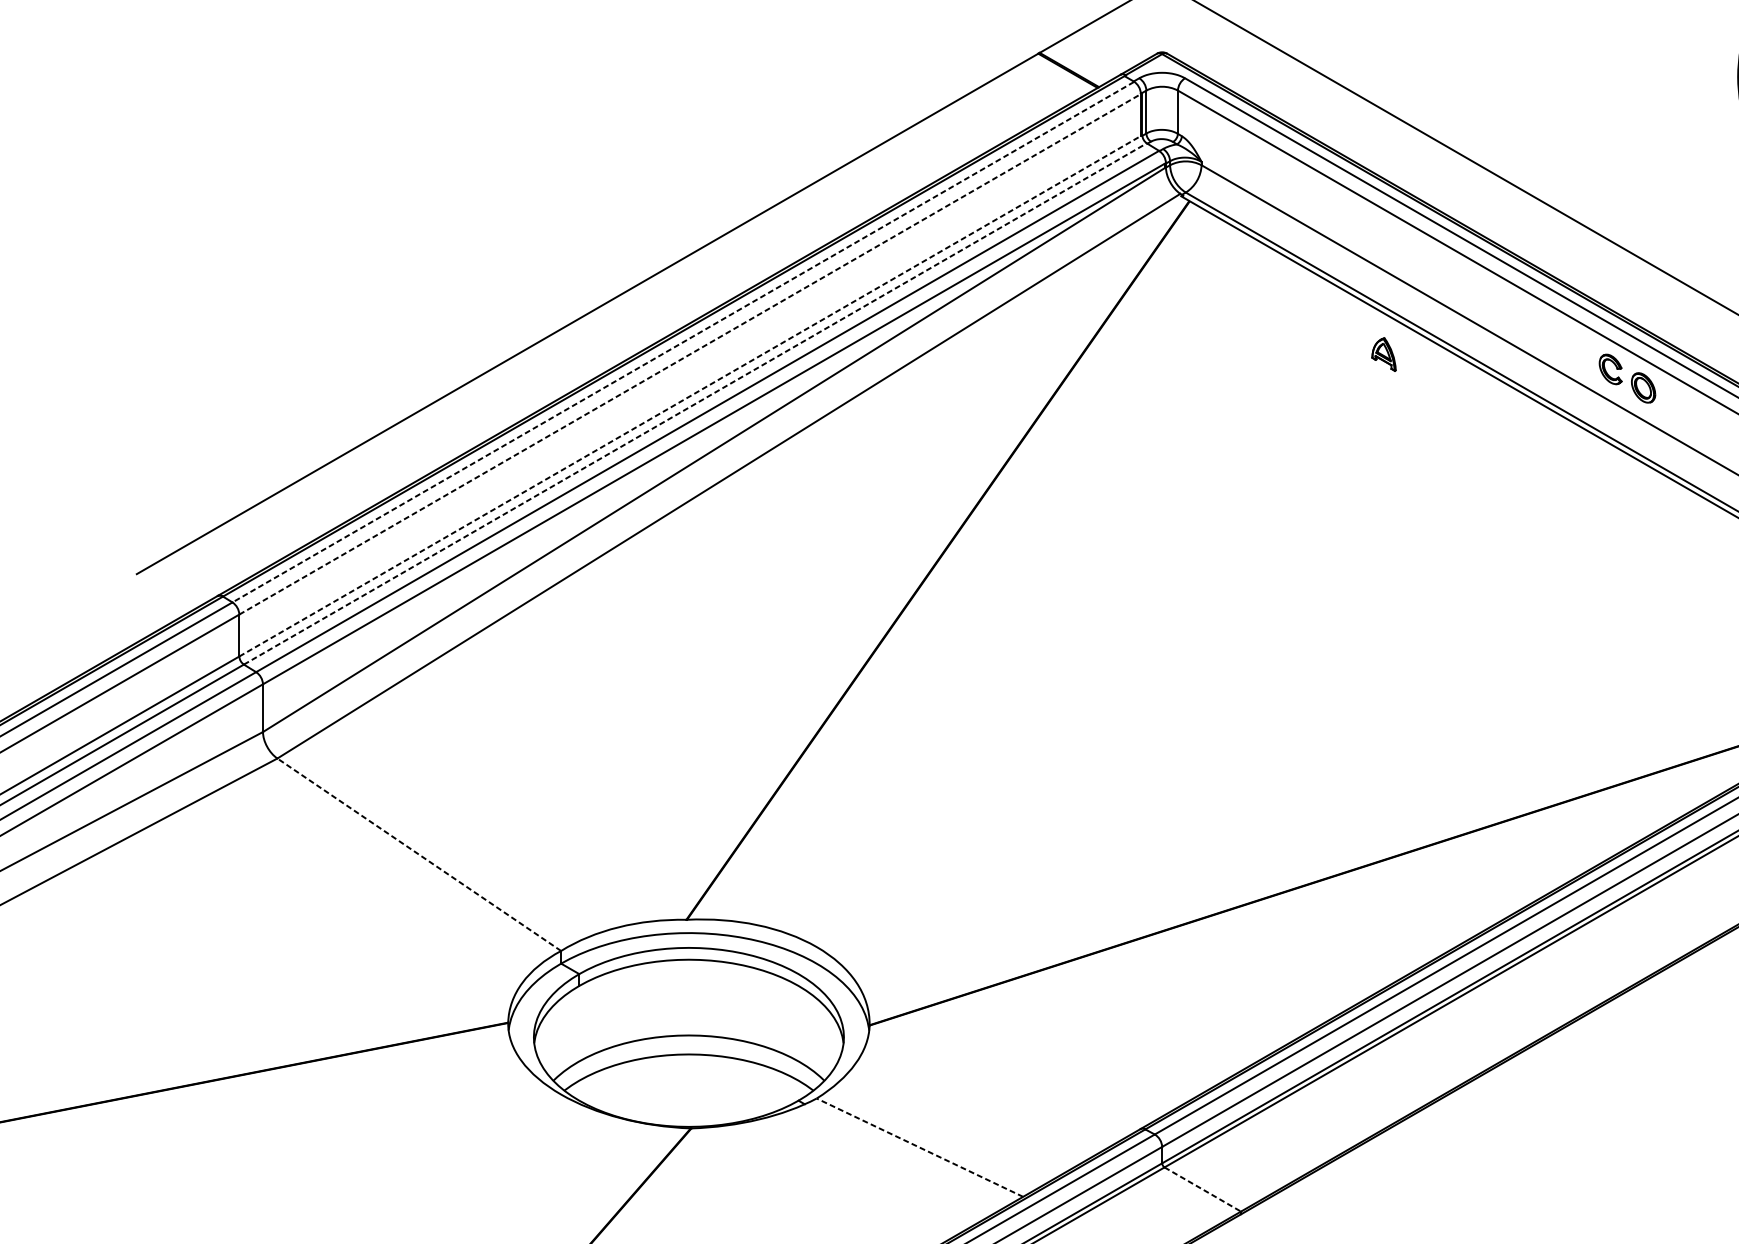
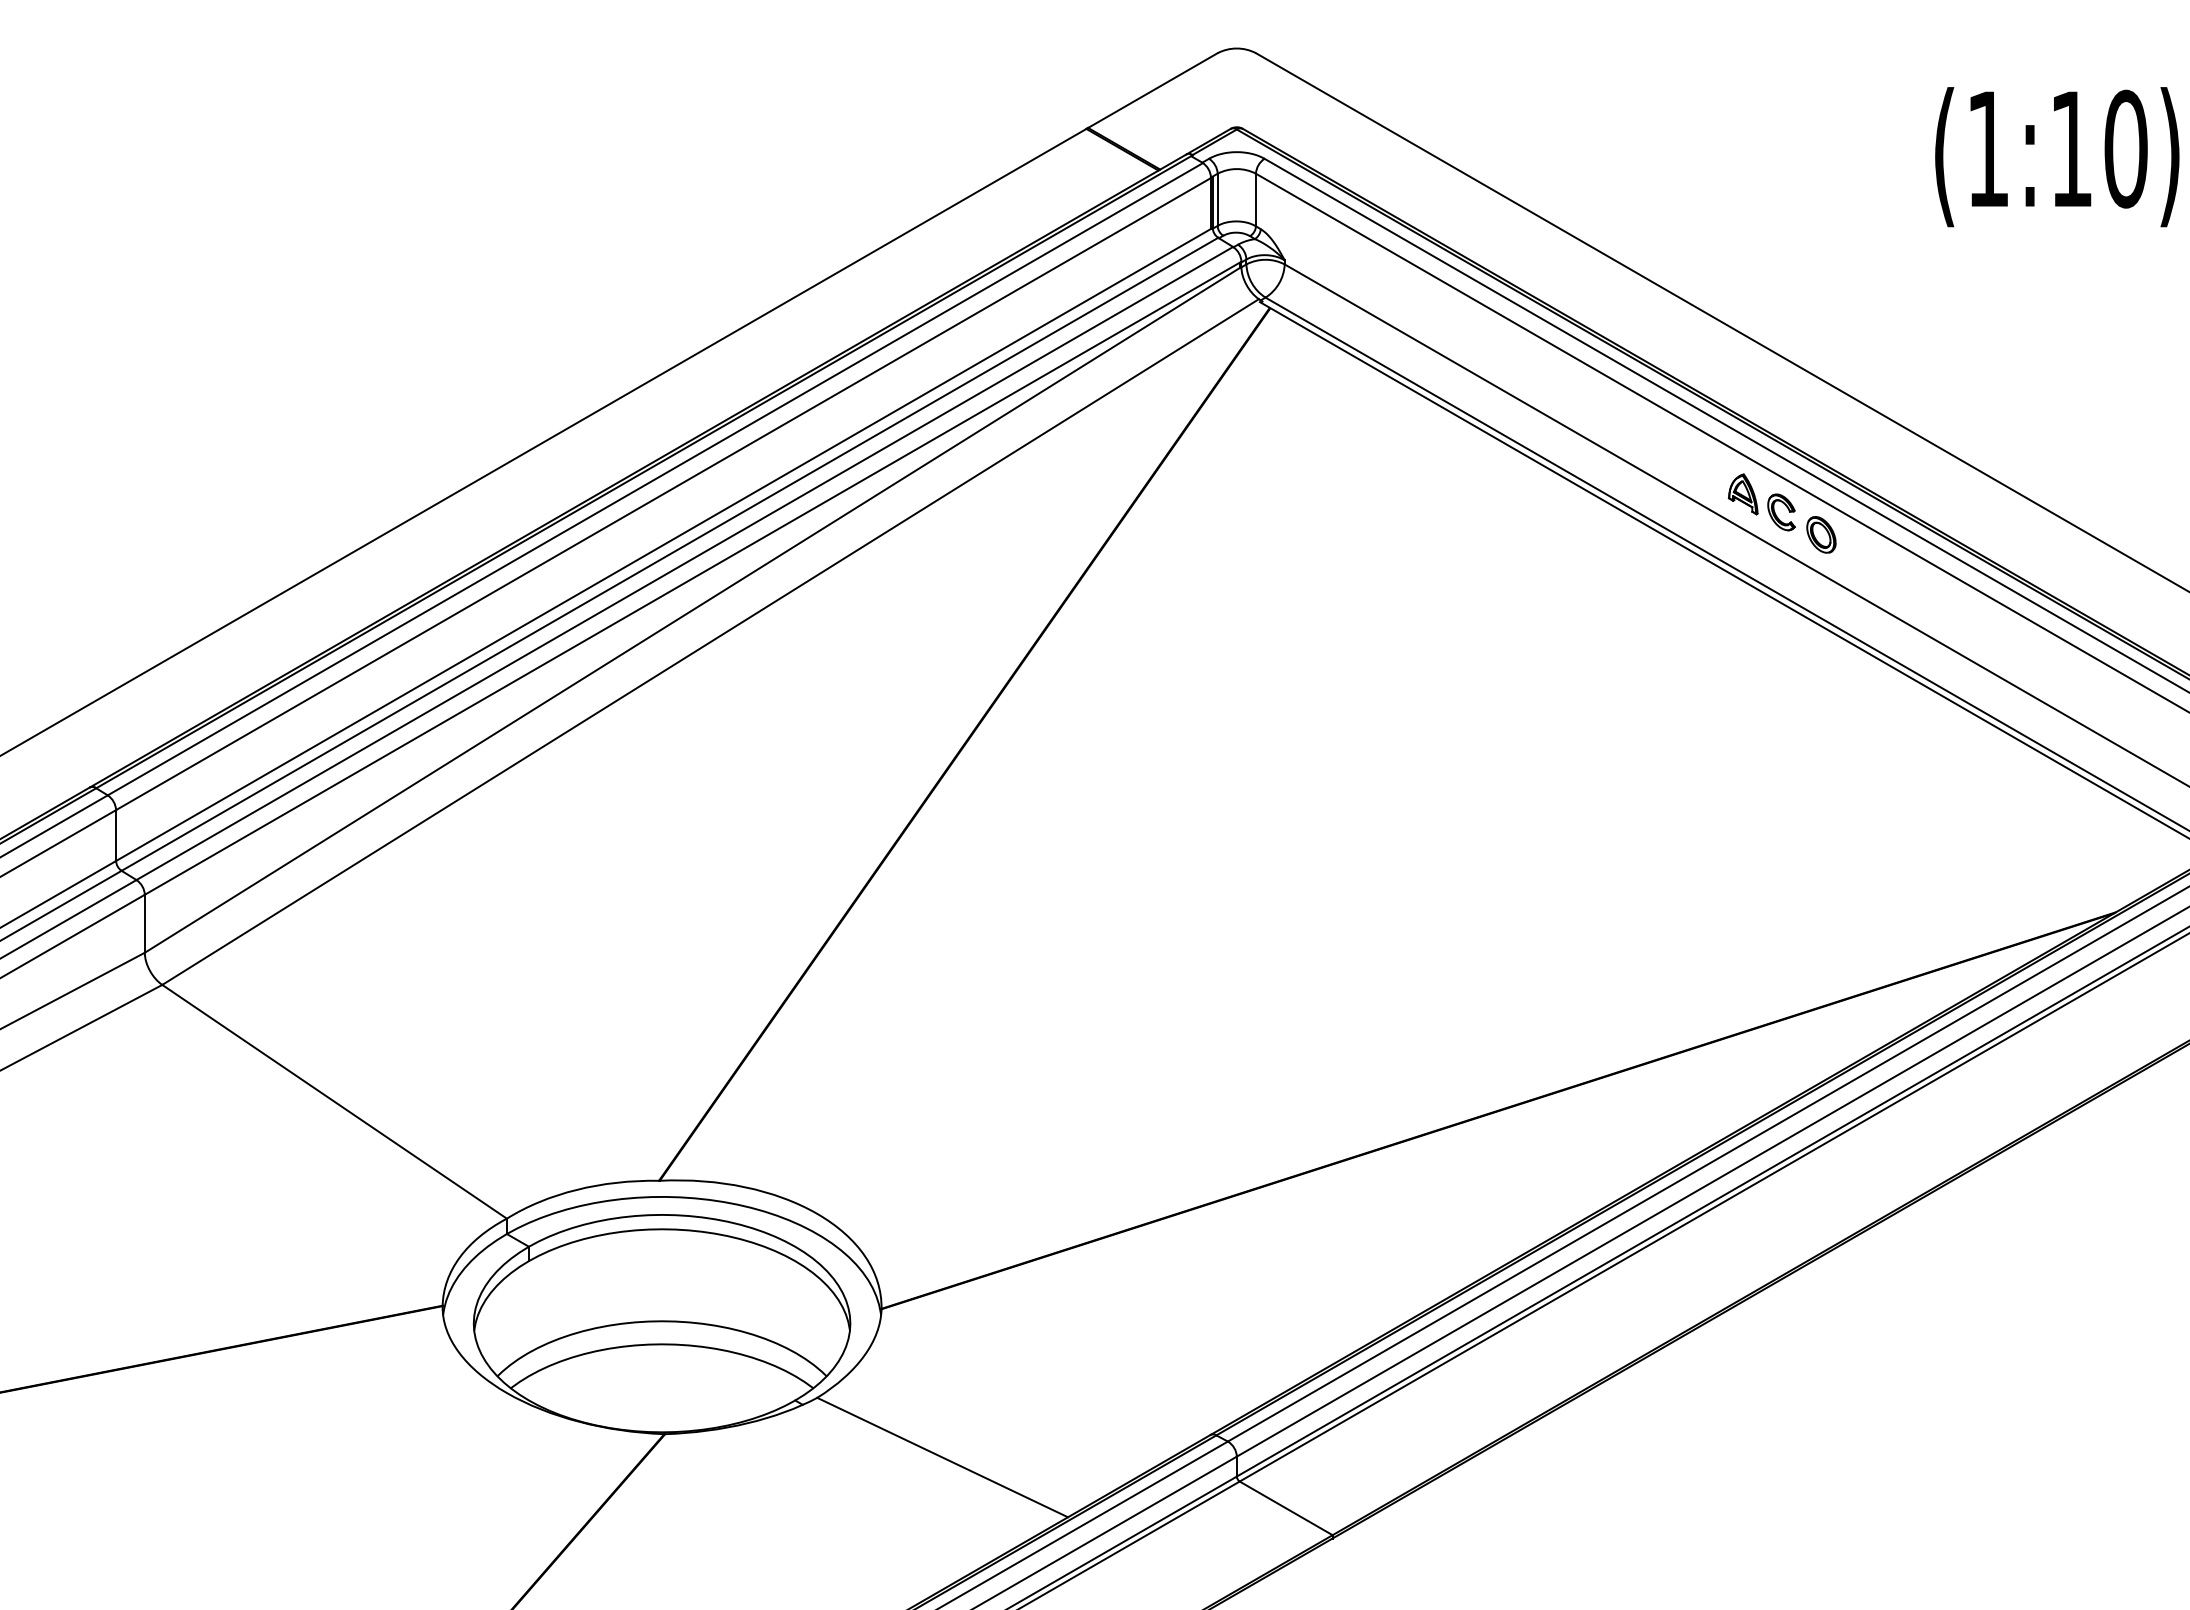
line: (682, 342) -> (654, 479), dashed -> solid
line: (690, 353) -> (664, 493), dashed -> solid
part: (1383, 354) -> (1742, 494), moved
line: (690, 395) -> (664, 544), dashed -> solid
line: (695, 404) -> (670, 554), dashed -> solid
line: (419, 854) -> (334, 1101), dashed -> solid
line: (919, 1147) -> (942, 1457), dashed -> solid
line: (1203, 1189) -> (1286, 1508), dashed -> solid

